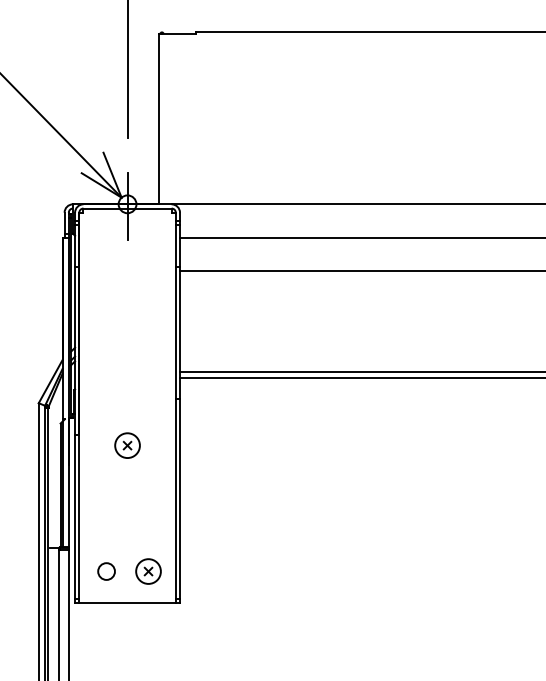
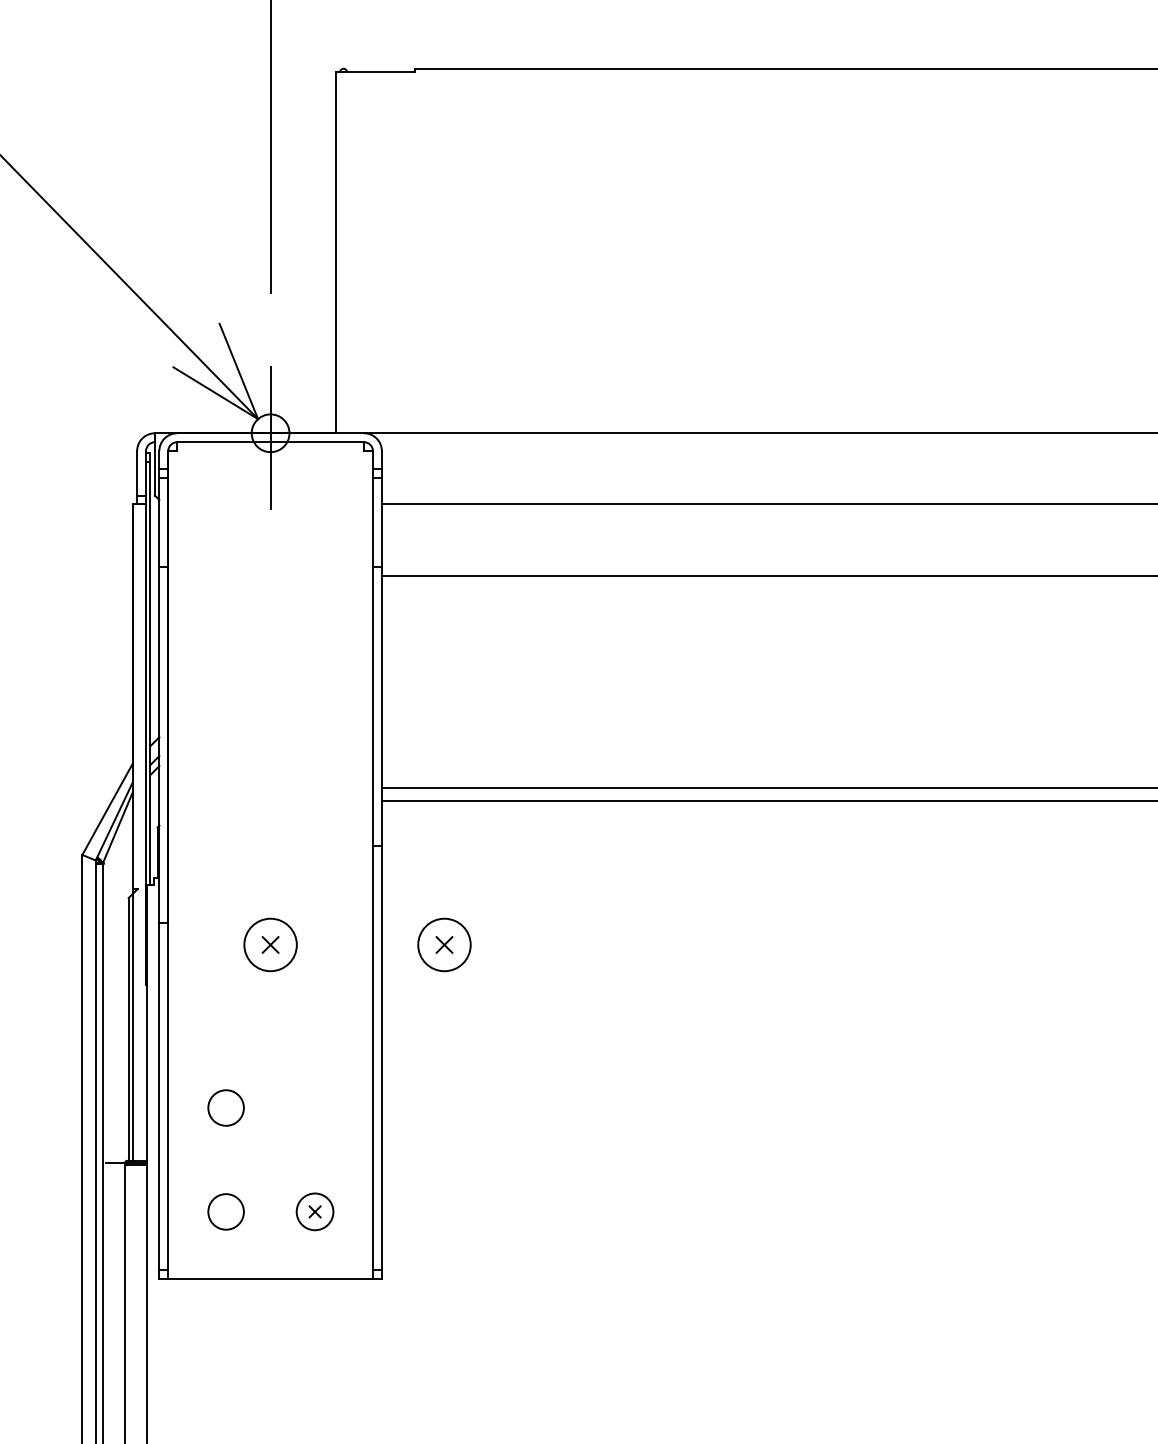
part: (209, 445) -> (444, 944), added
circle: (106, 522) -> (225, 1107), added
part: (148, 571) -> (315, 1211), size x0.7

